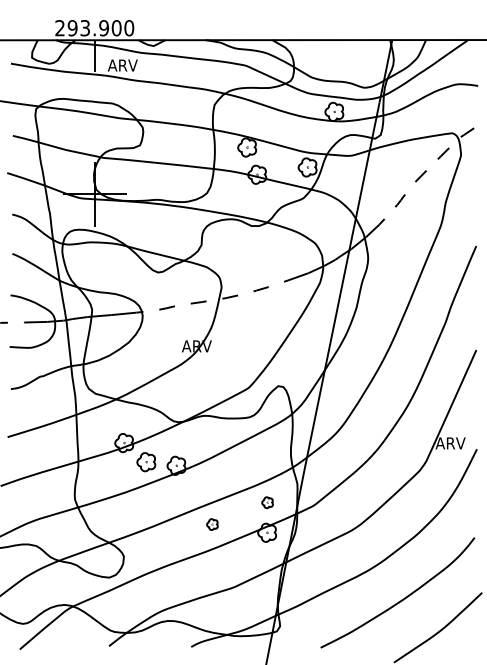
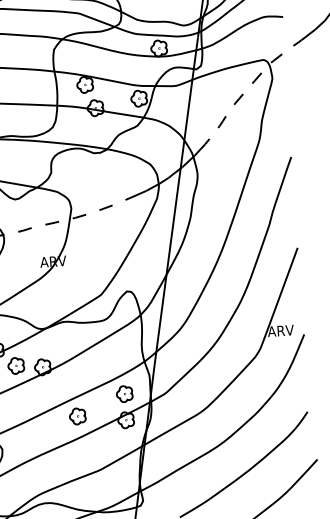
part: (267, 502) -> (124, 393), size x1.67
part: (212, 524) -> (77, 416), size x1.67

